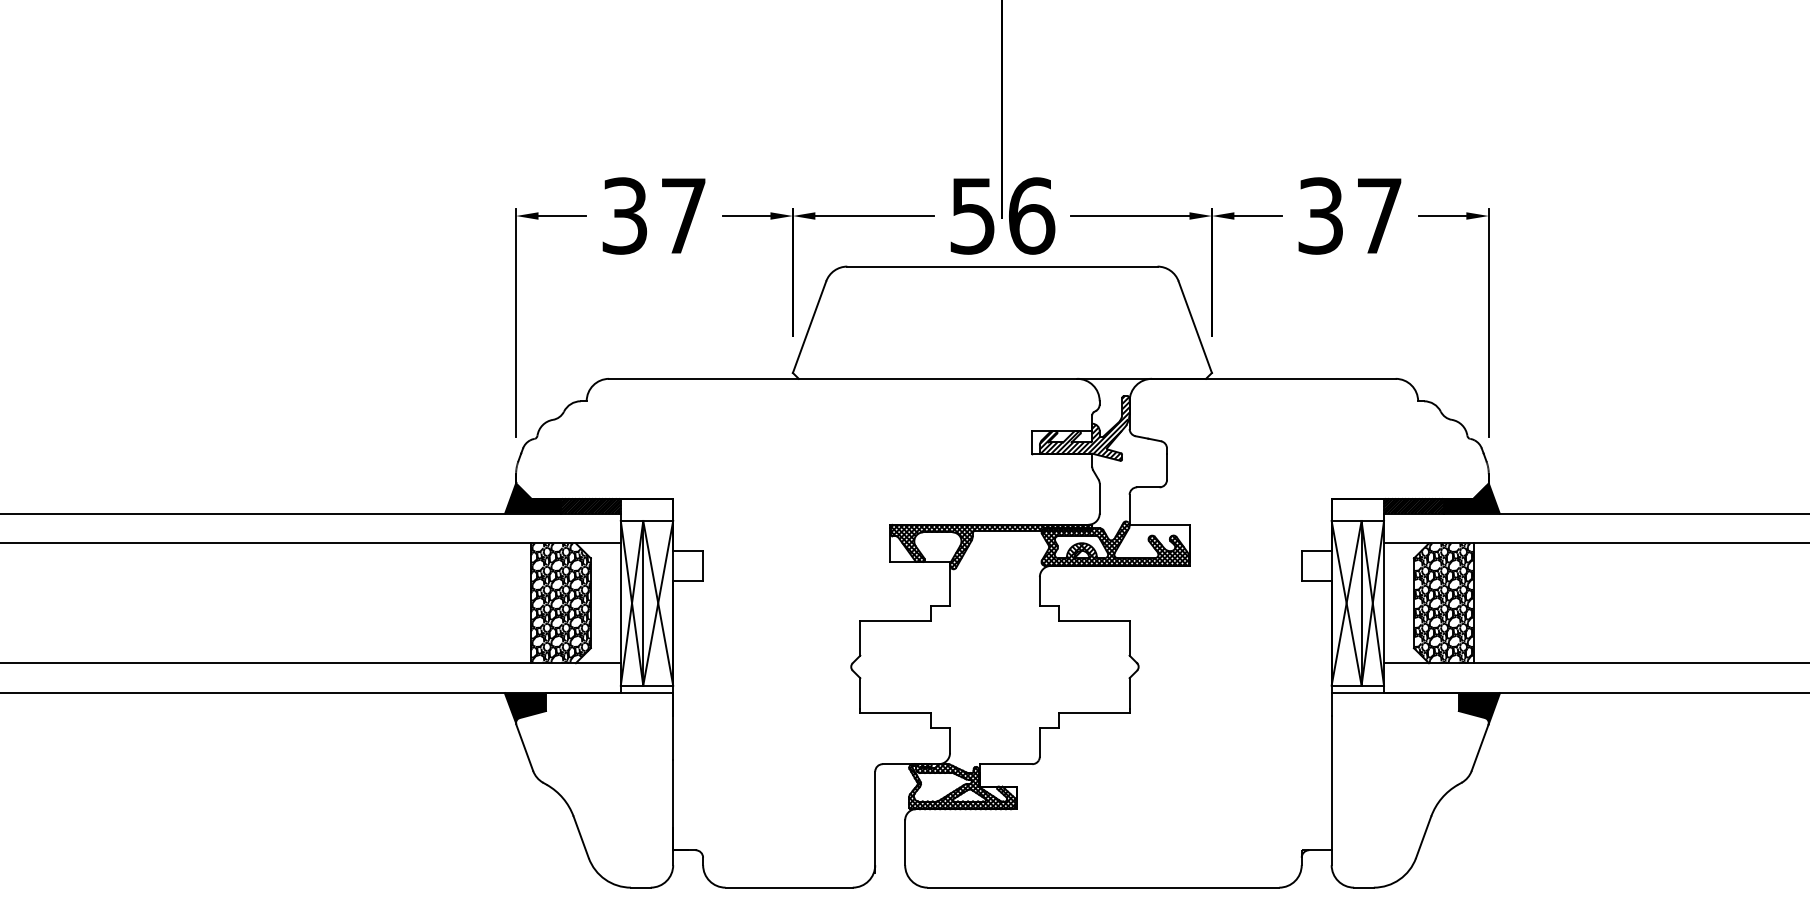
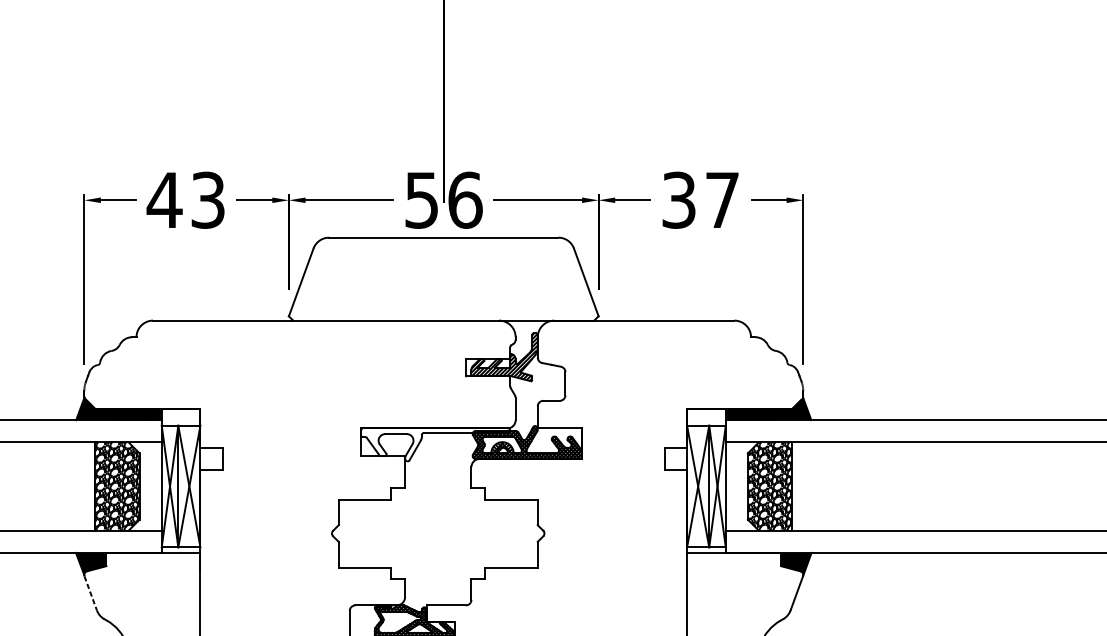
text: (652, 215) -> (185, 199), 37 -> 43
hatch: (991, 546) -> (435, 444), removed
line: (524, 748) -> (90, 593), solid -> dashed

